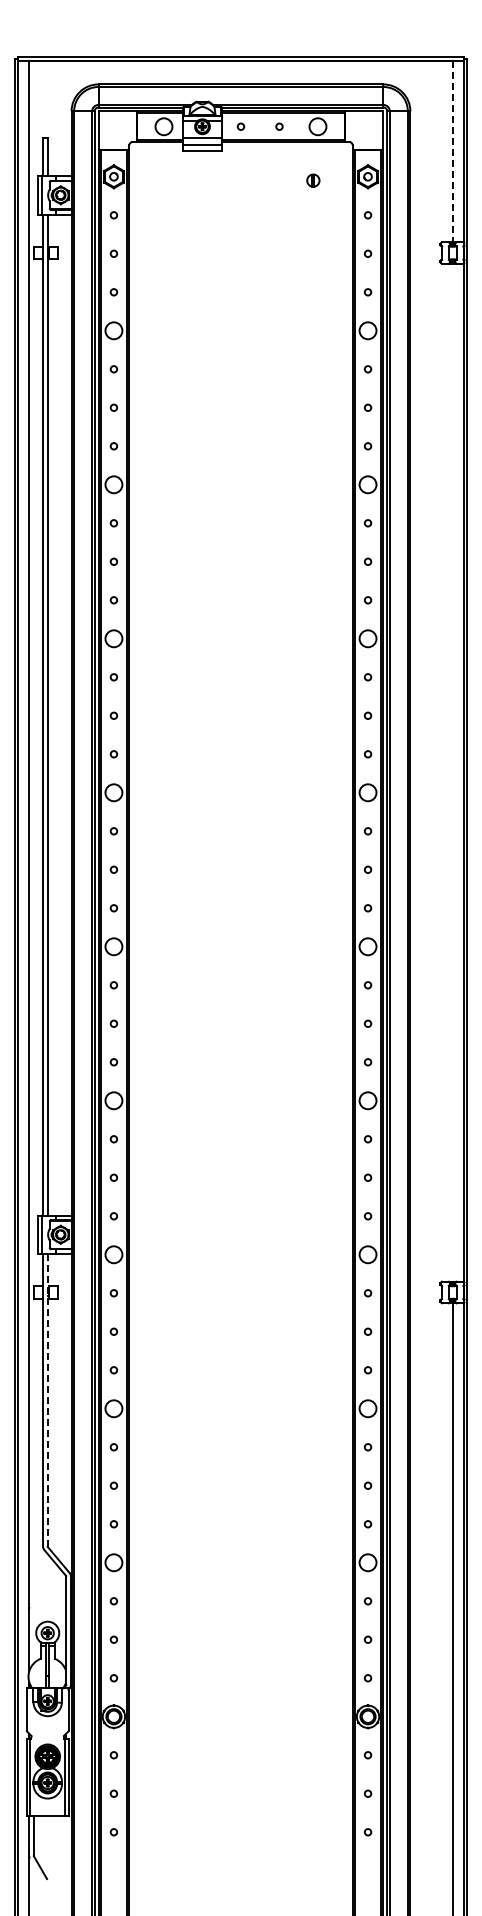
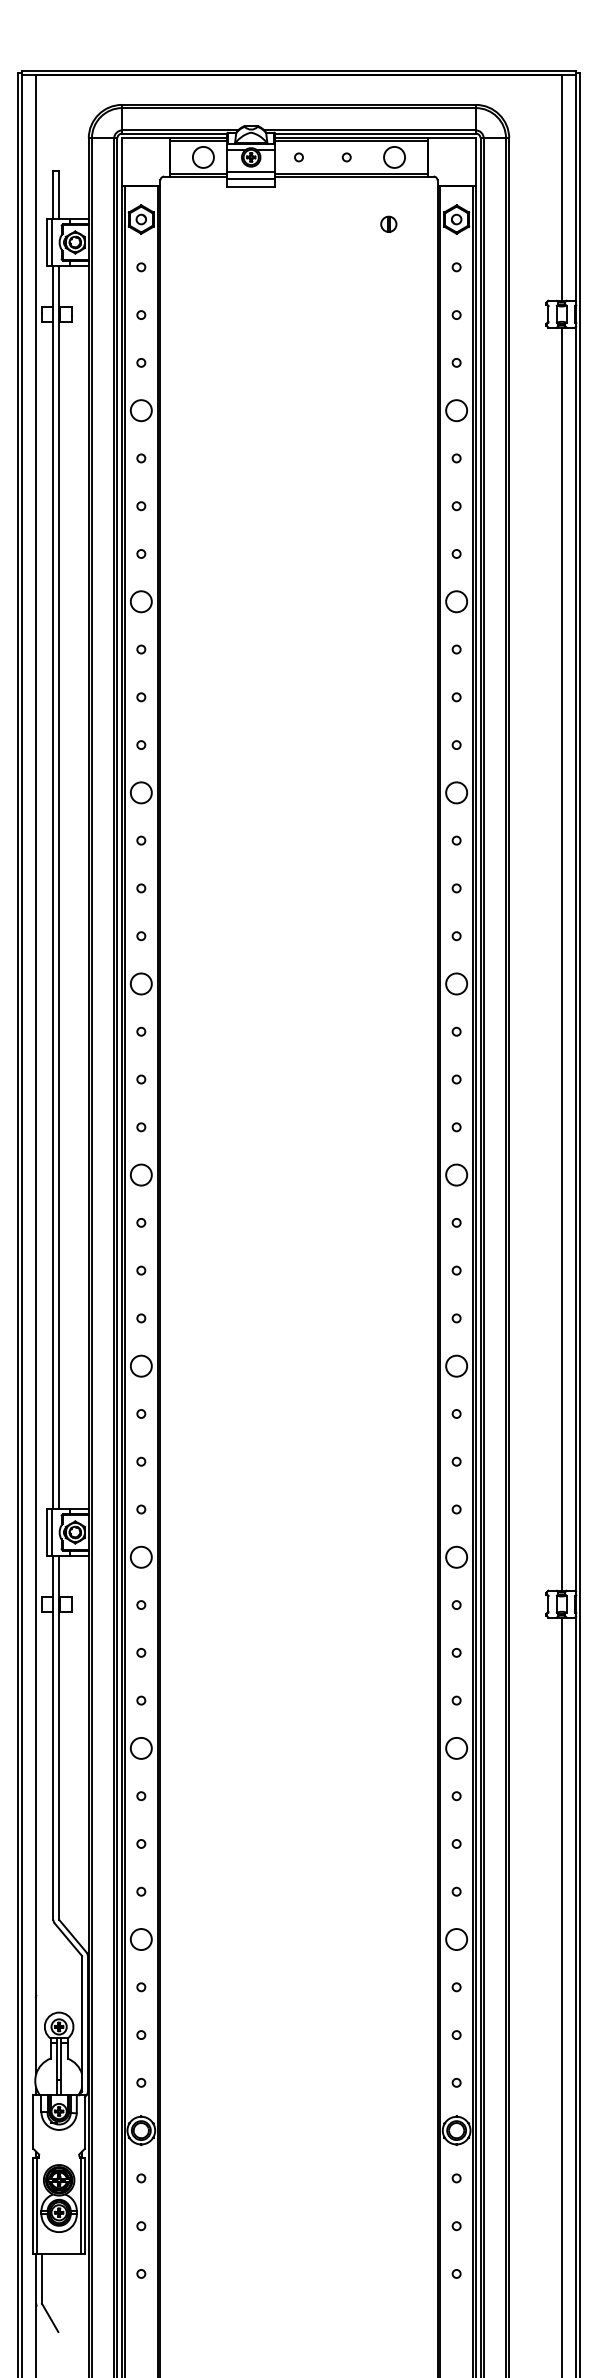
line: (452, 151) -> (561, 188), dashed -> solid
line: (452, 772) -> (561, 958), added
line: (47, 1400) -> (58, 1738), dashed -> solid

